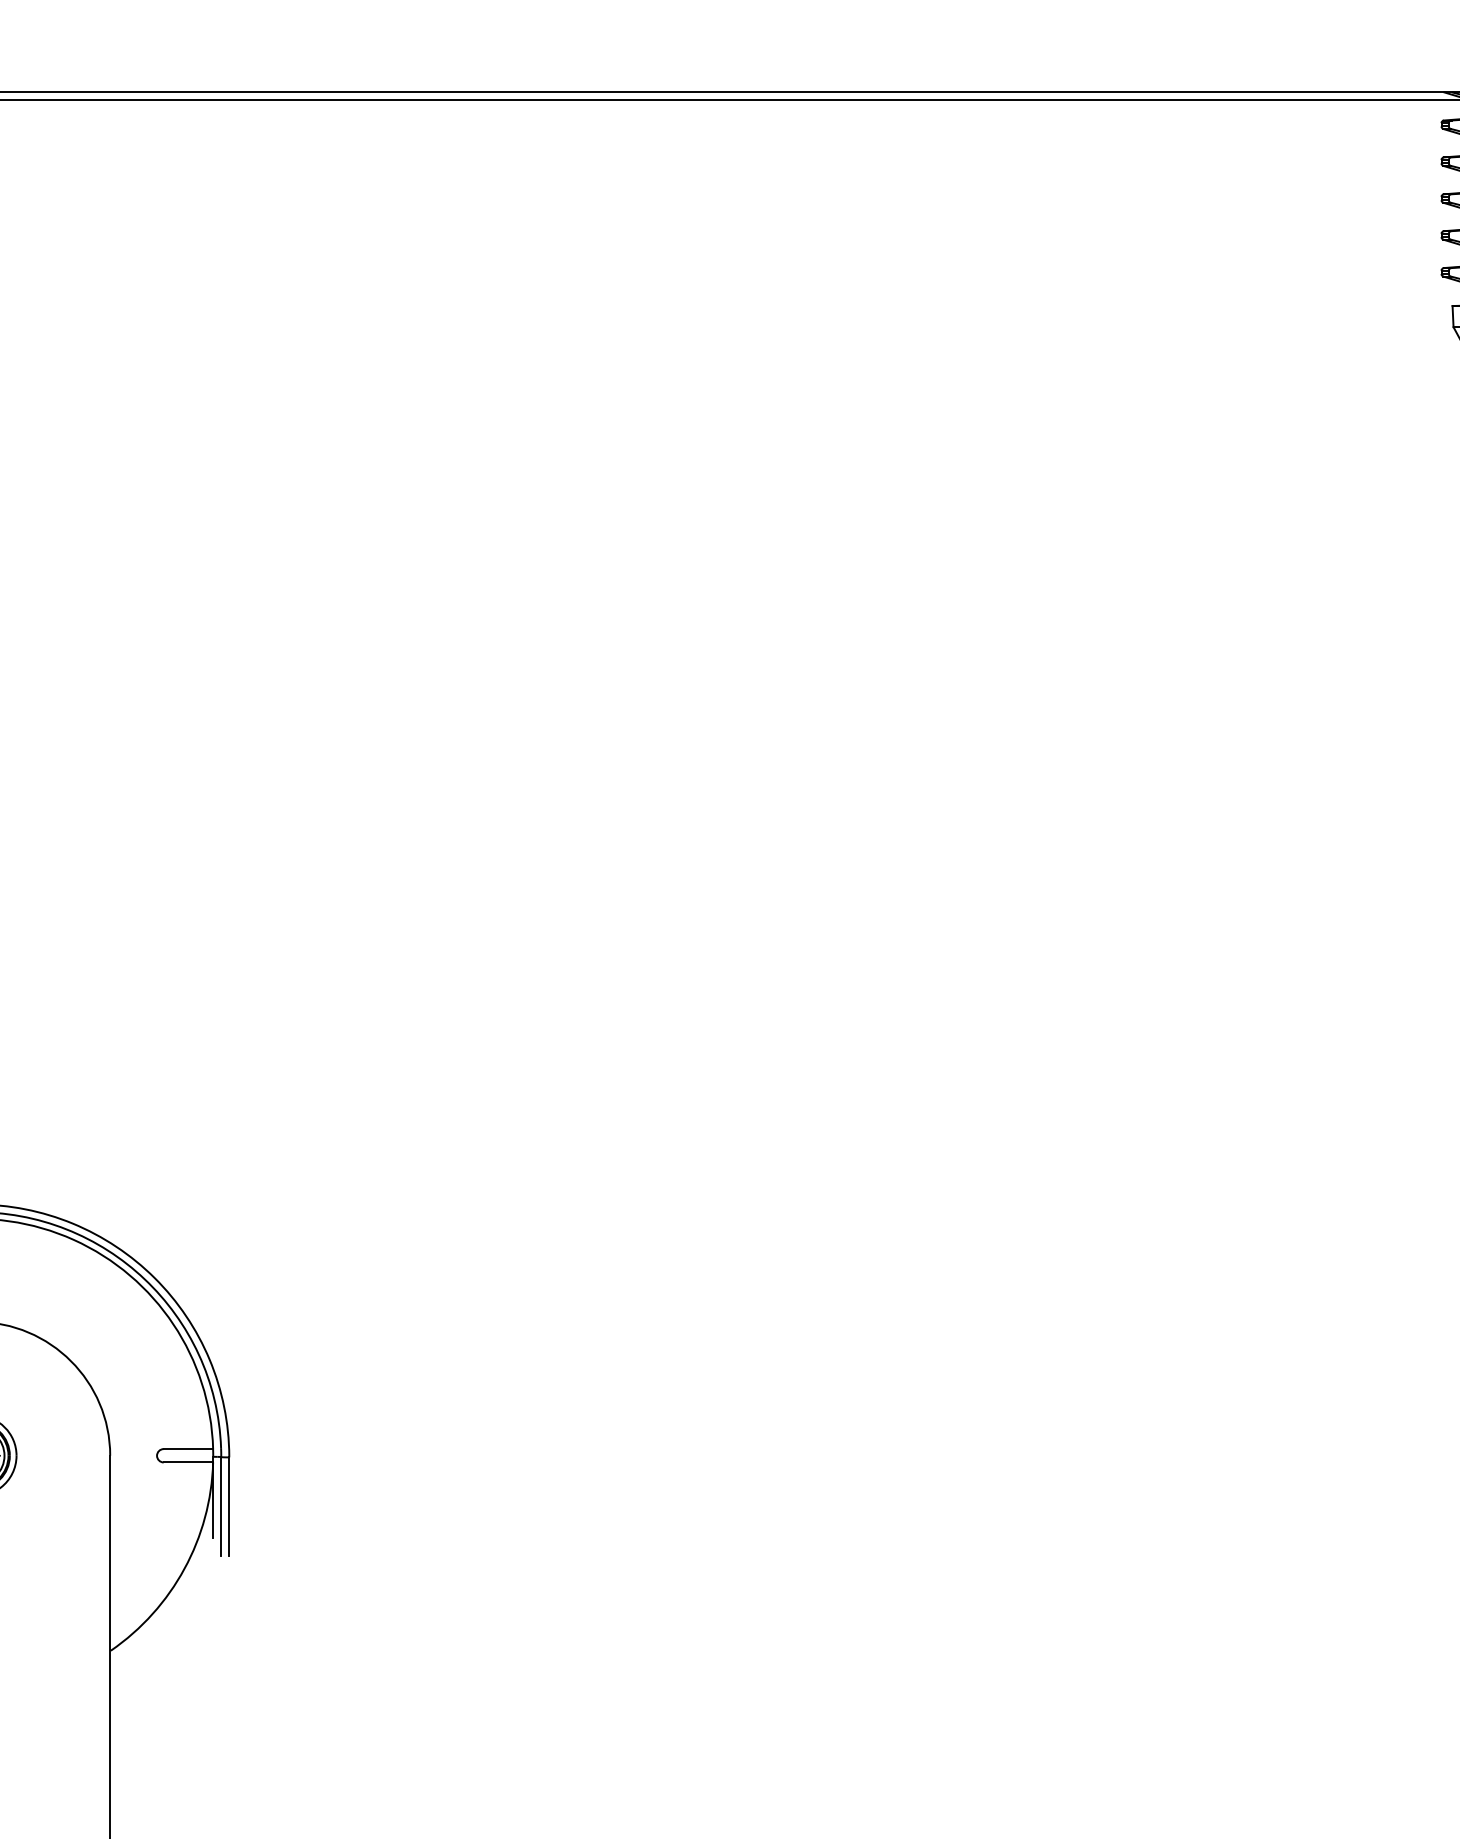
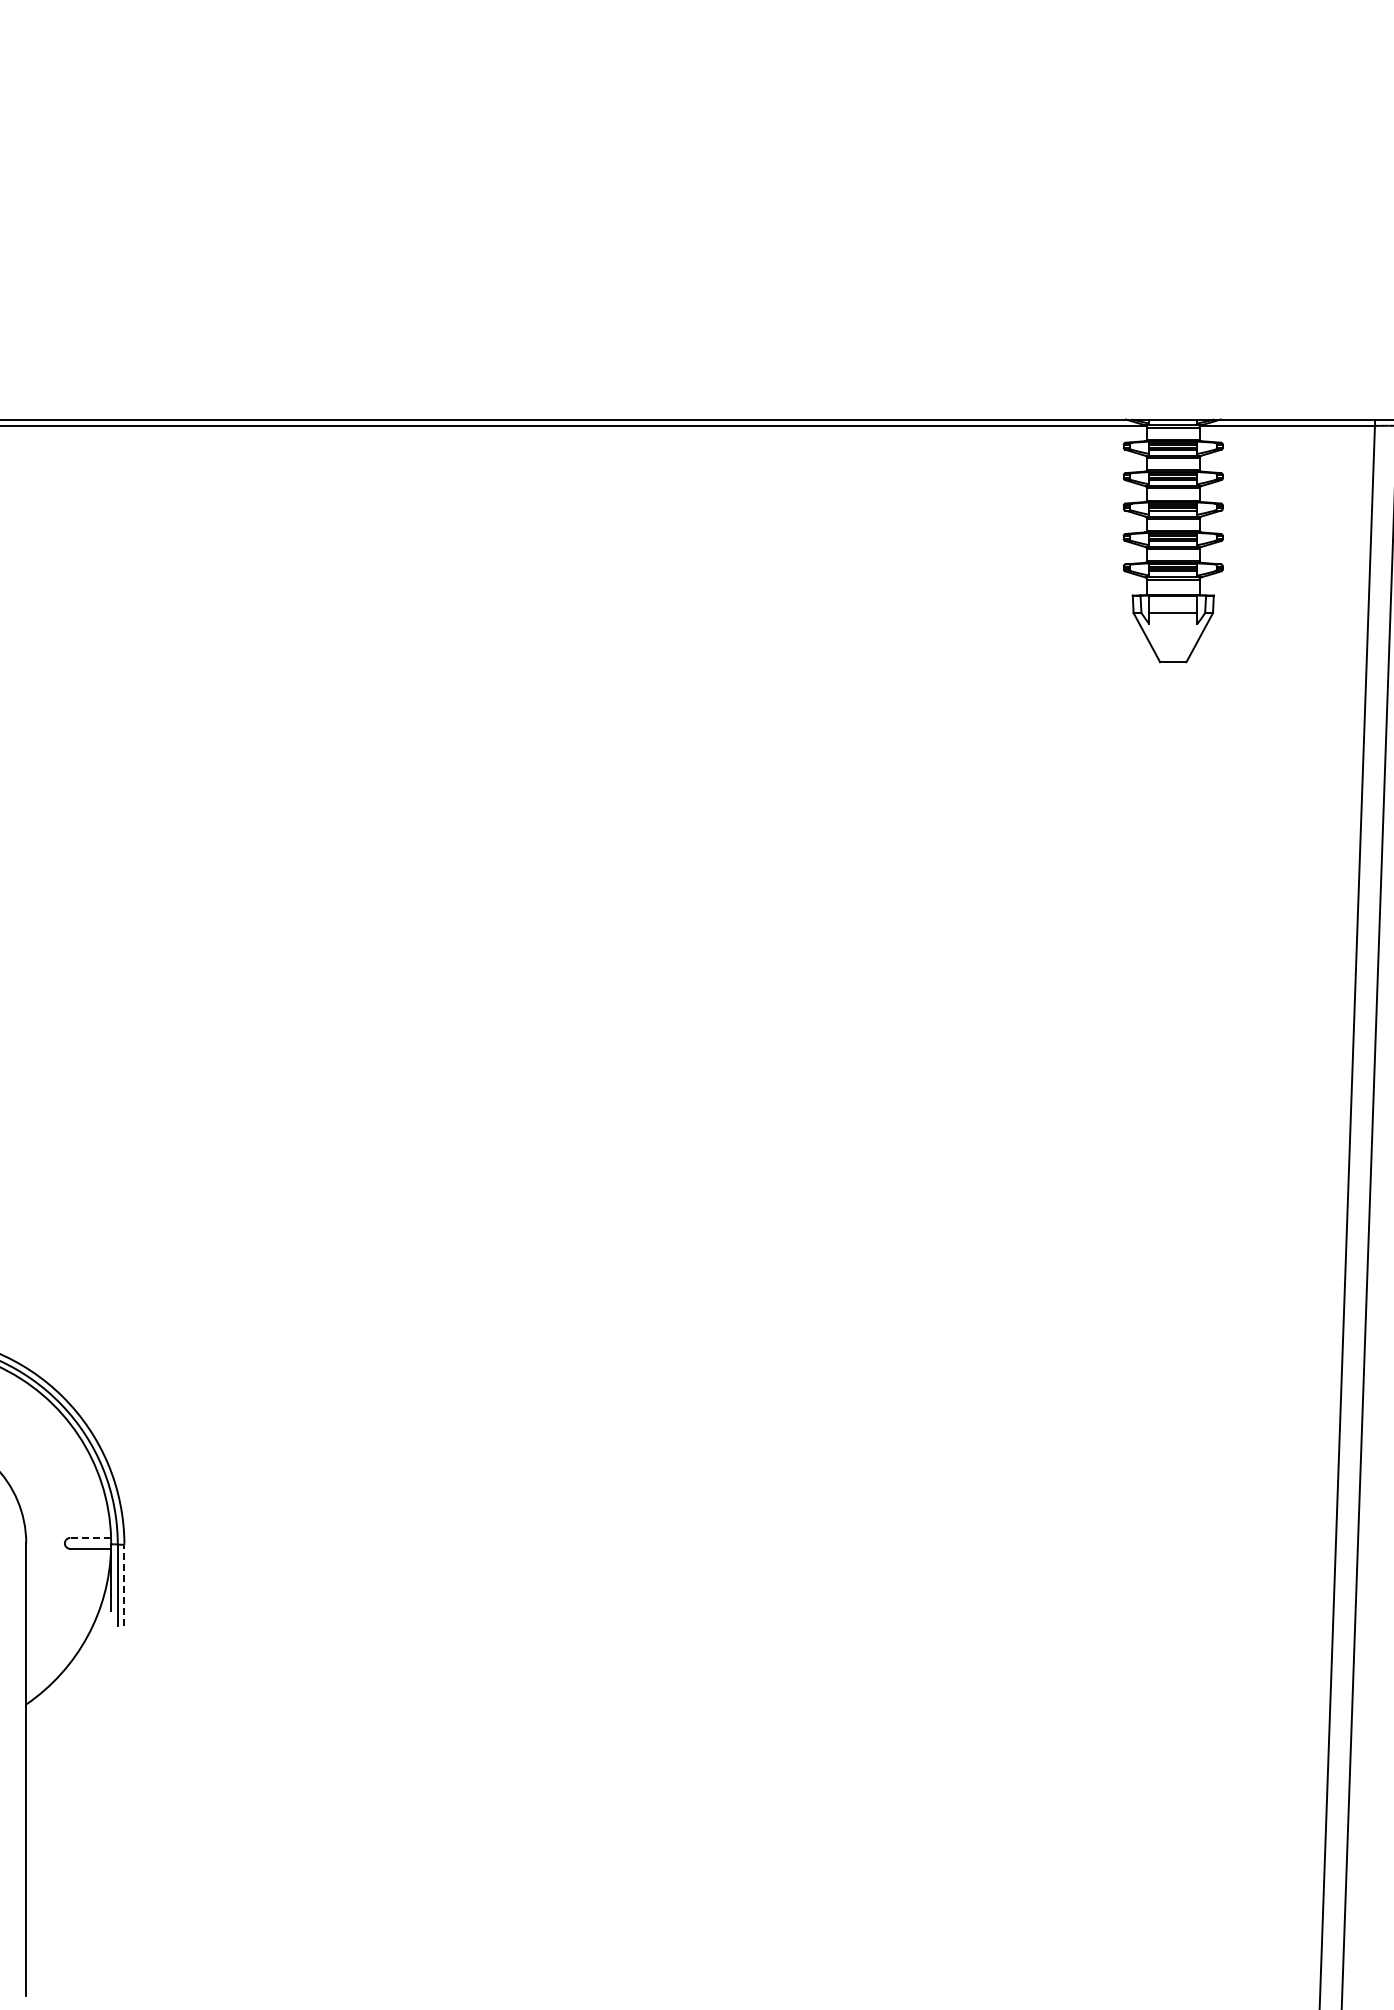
line: (188, 1448) -> (90, 1537), solid -> dashed
line: (229, 1506) -> (124, 1585), solid -> dashed

